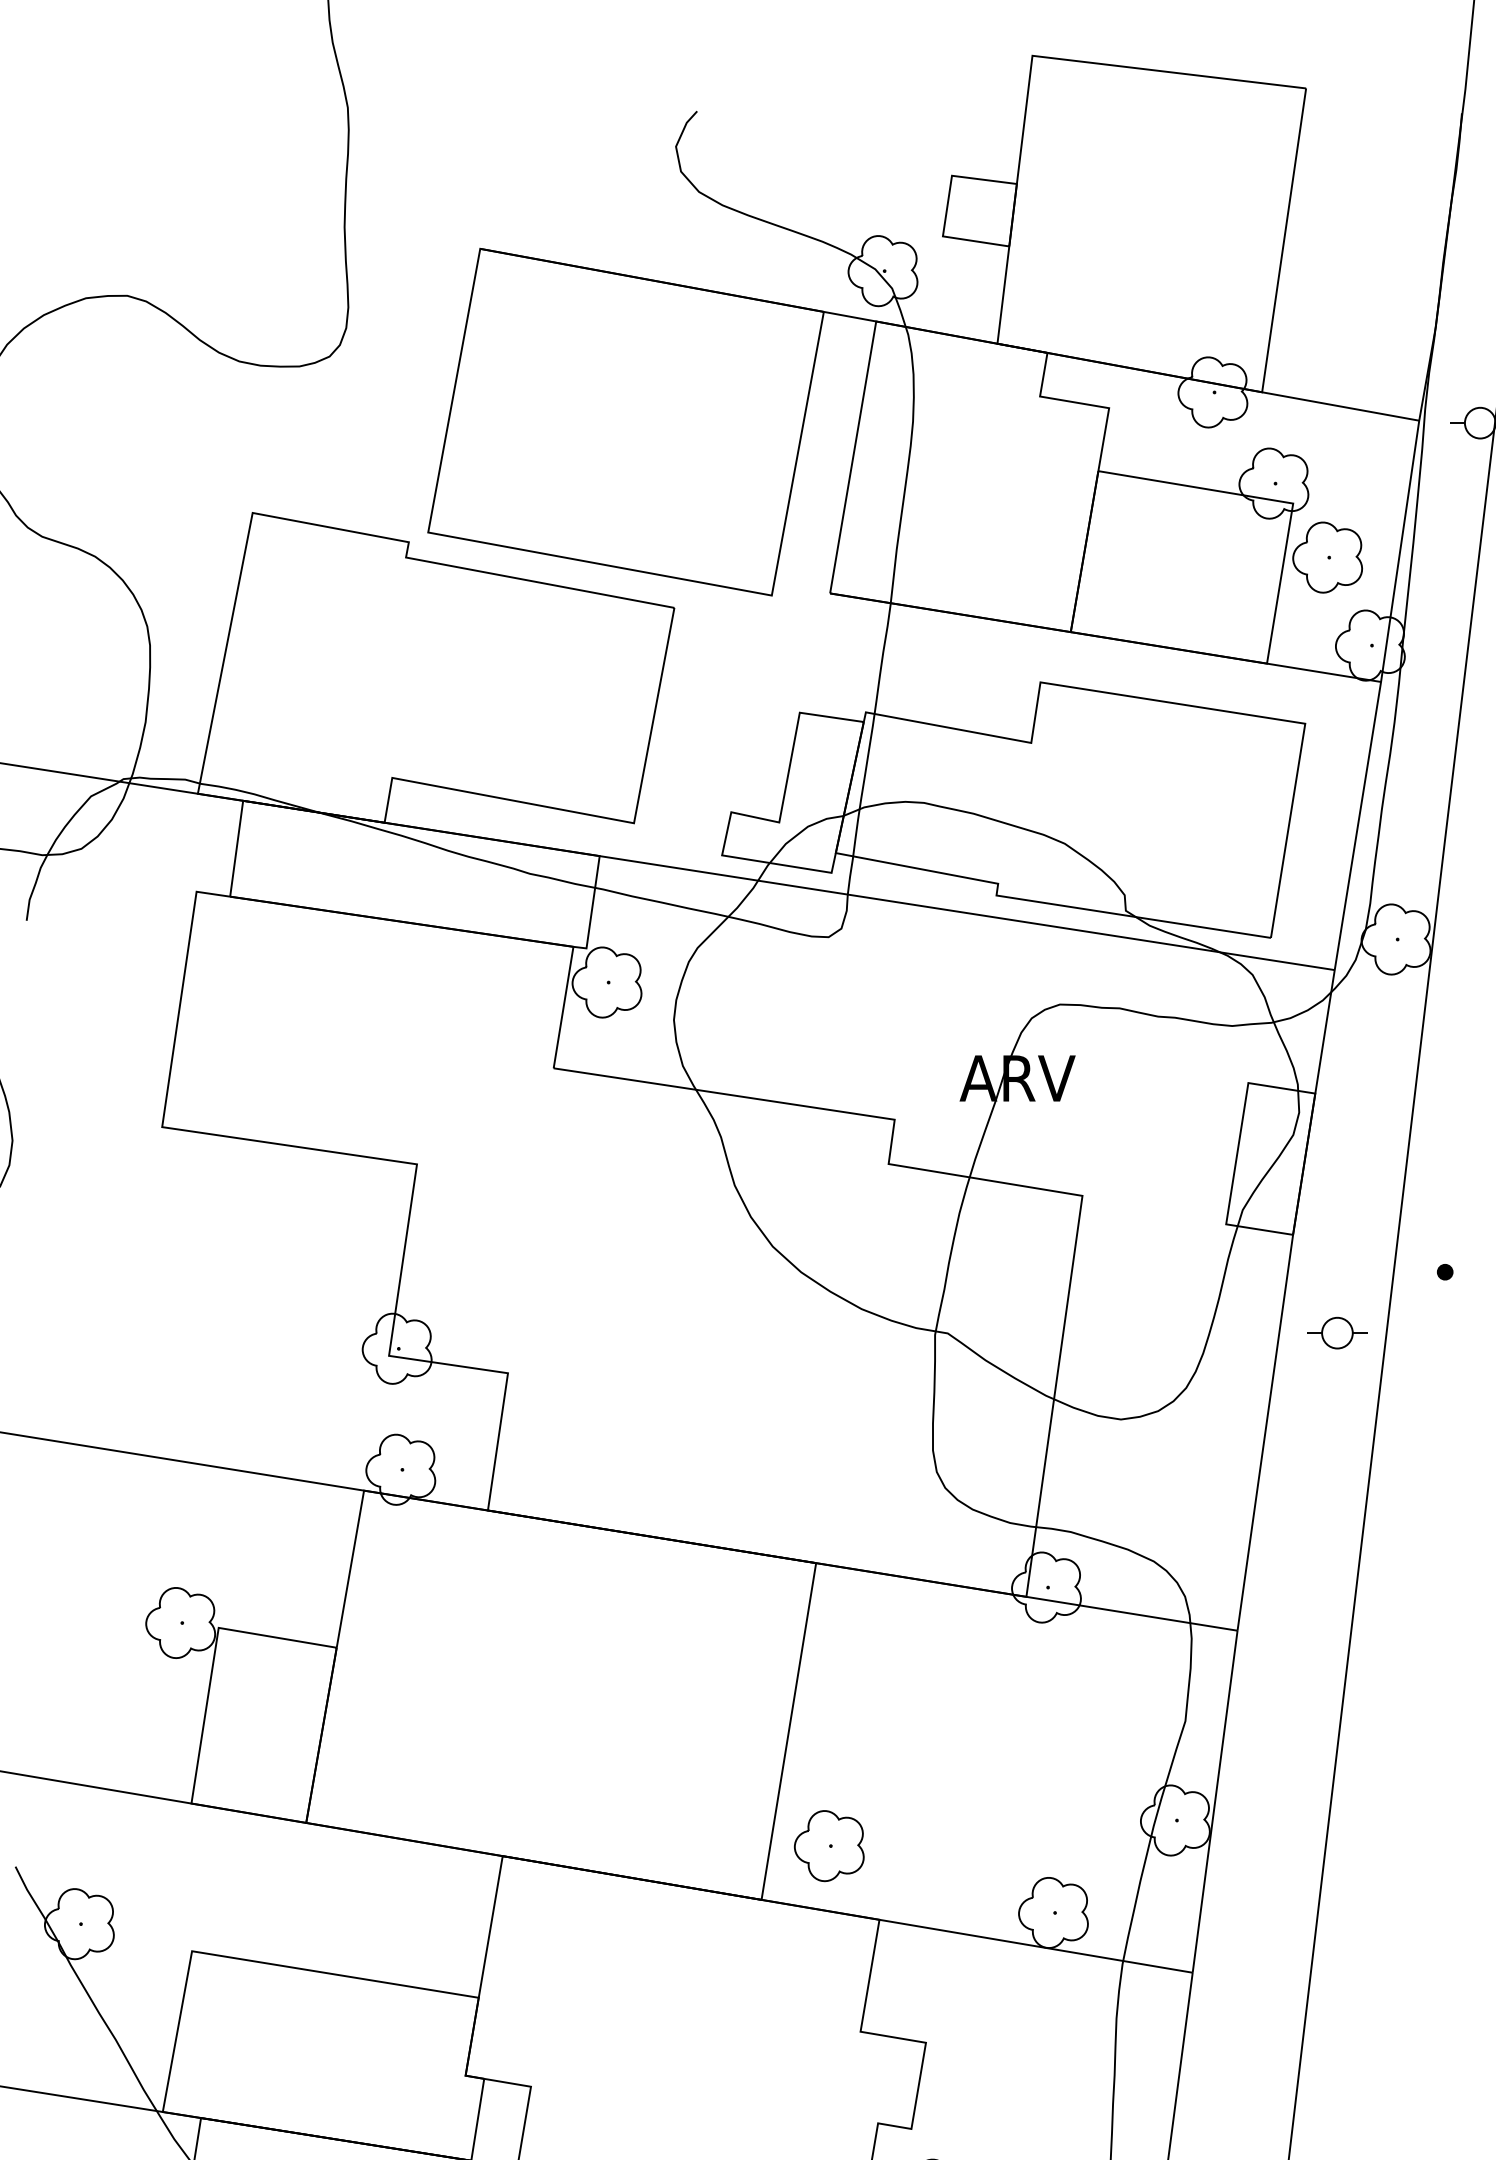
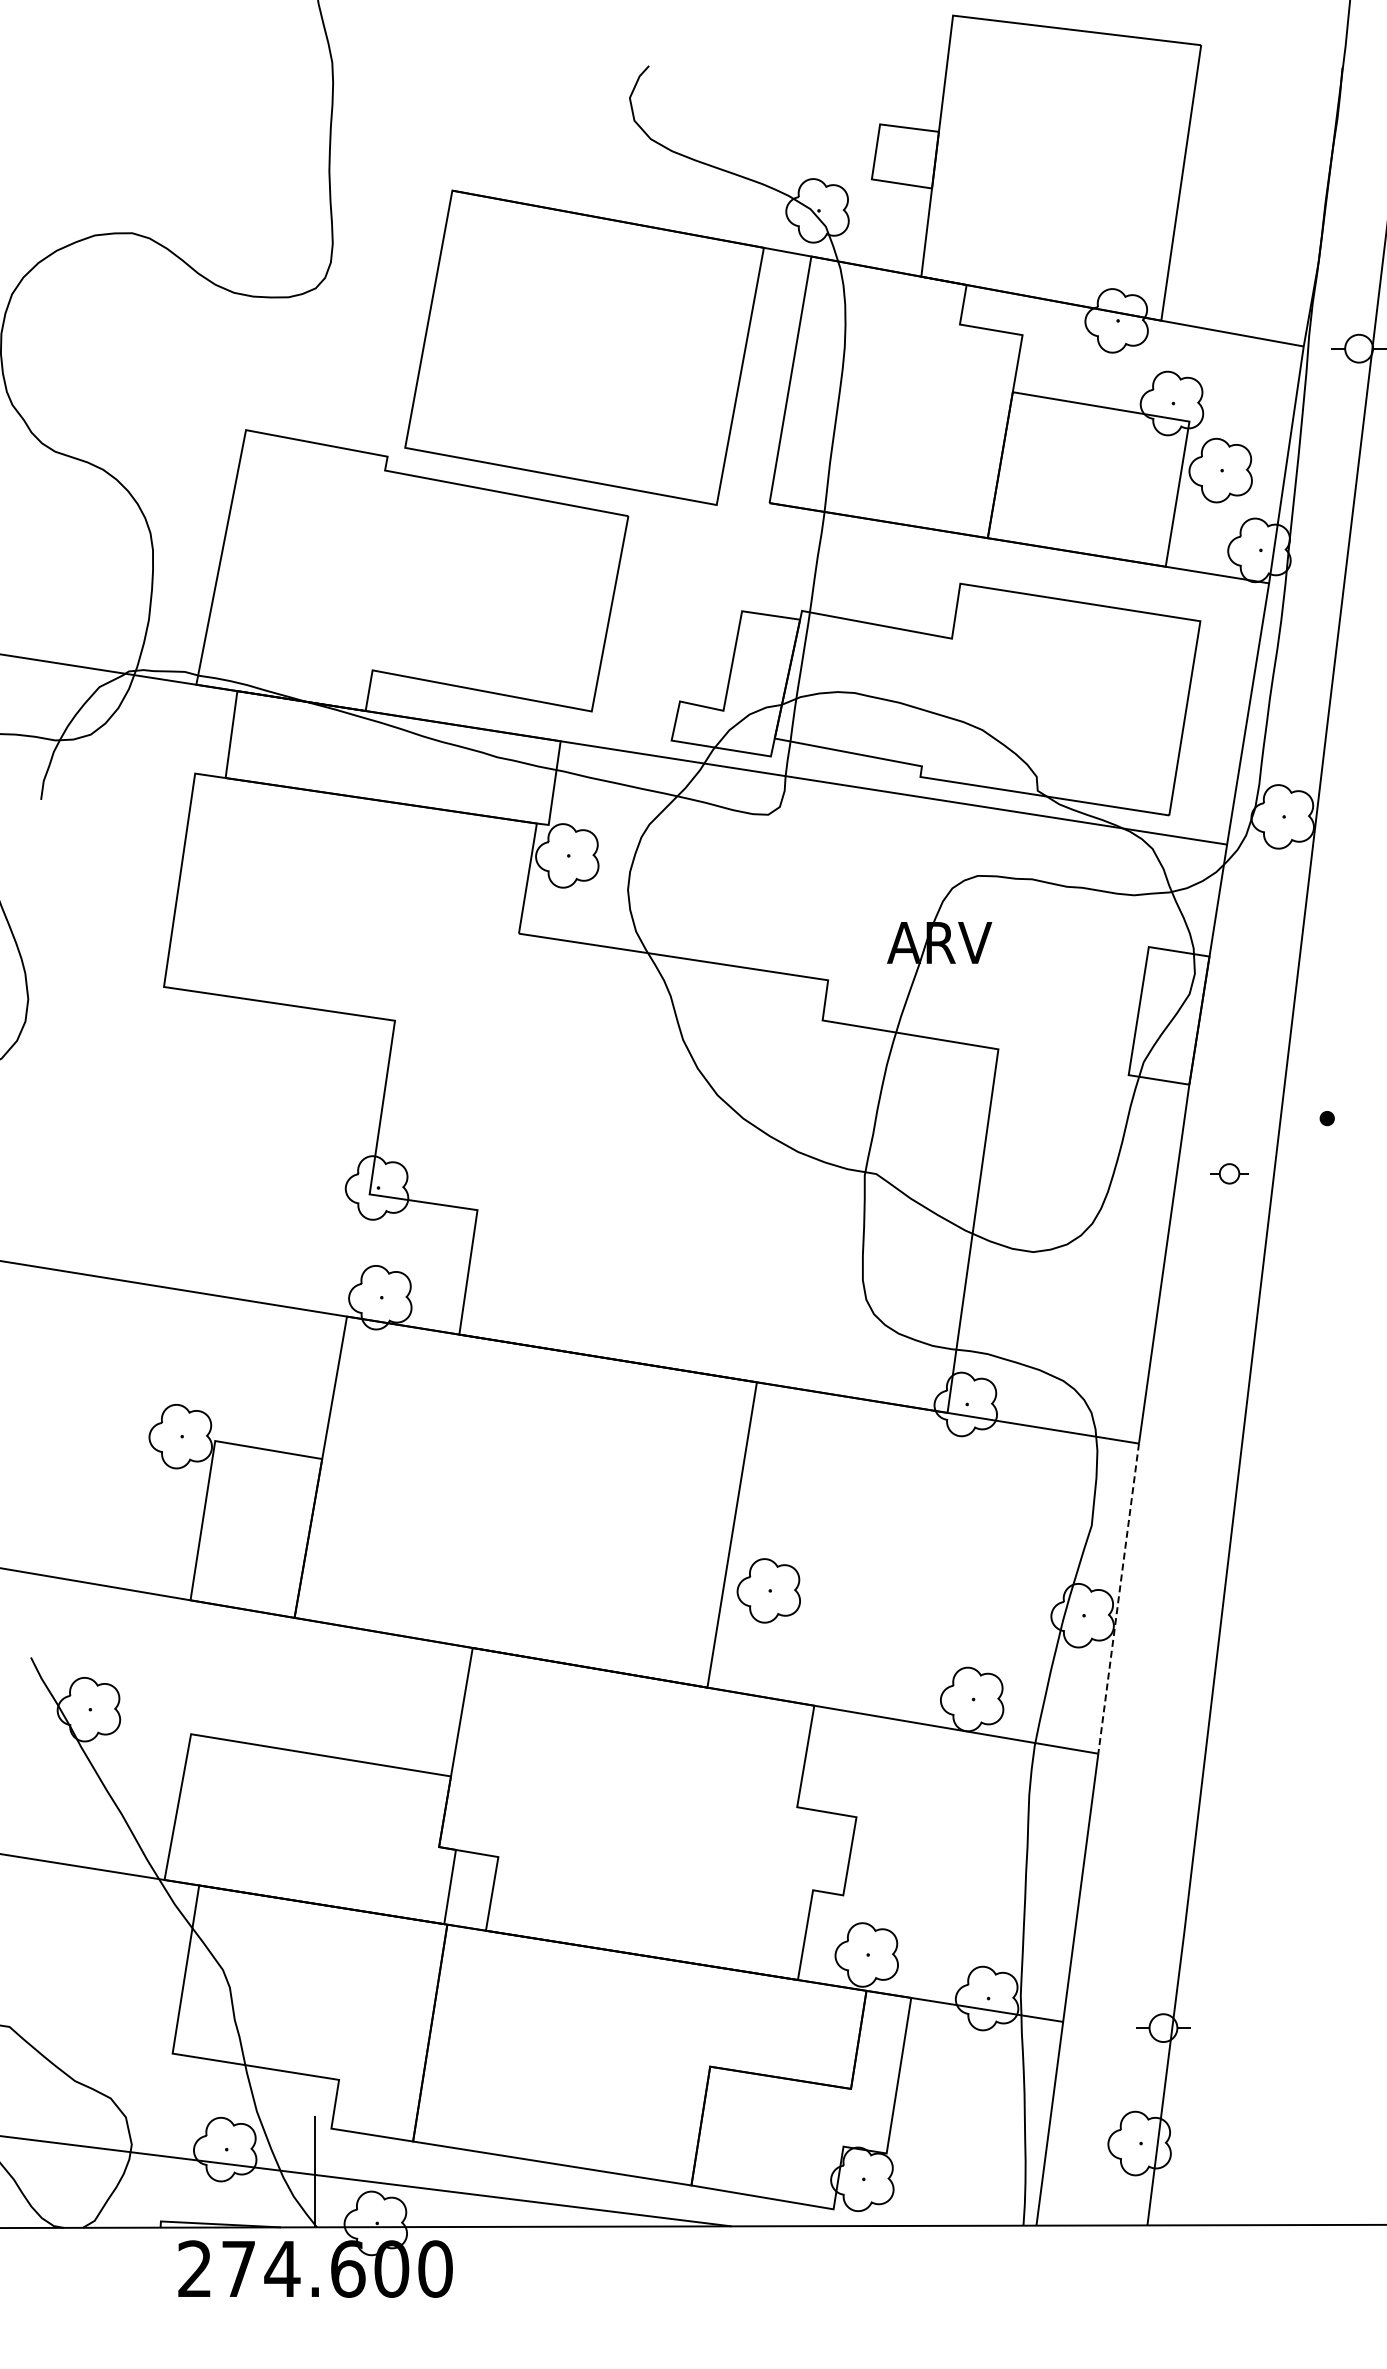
part: (1337, 1332) -> (1229, 1173), size x0.7
line: (1214, 1802) -> (1118, 1599), solid -> dashed
part: (828, 1845) -> (768, 1590), moved

